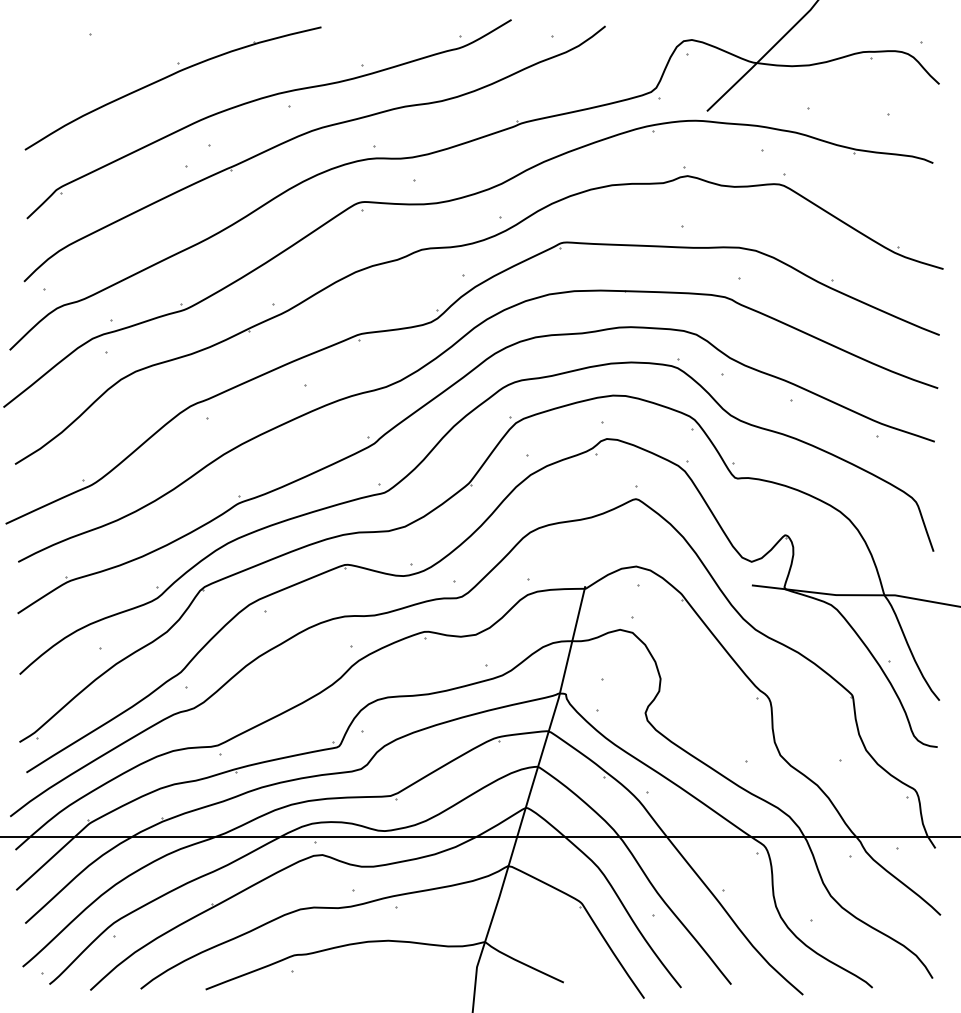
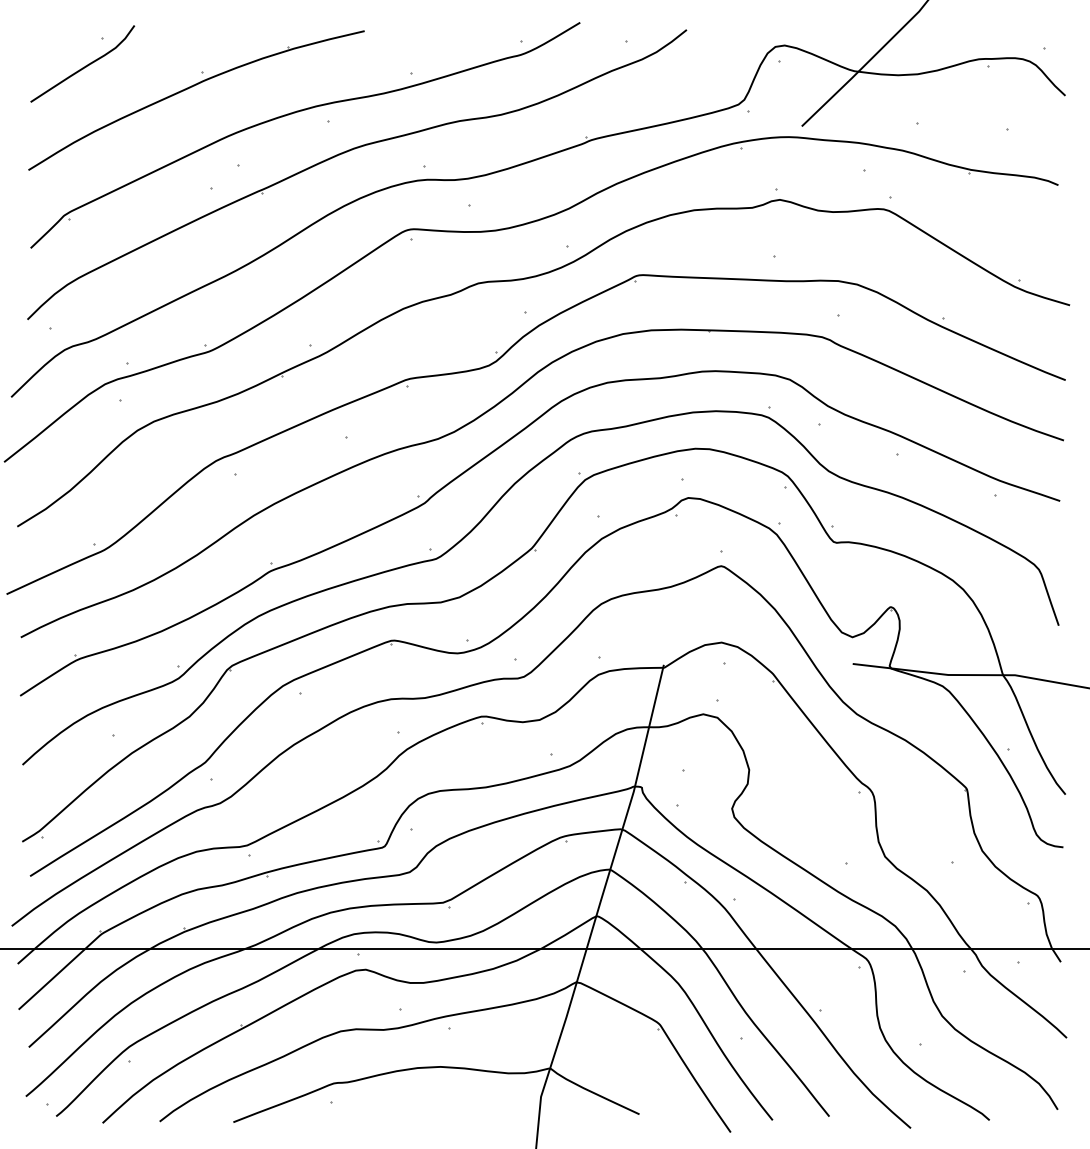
curve: (73, 58) -> (83, 66), added

